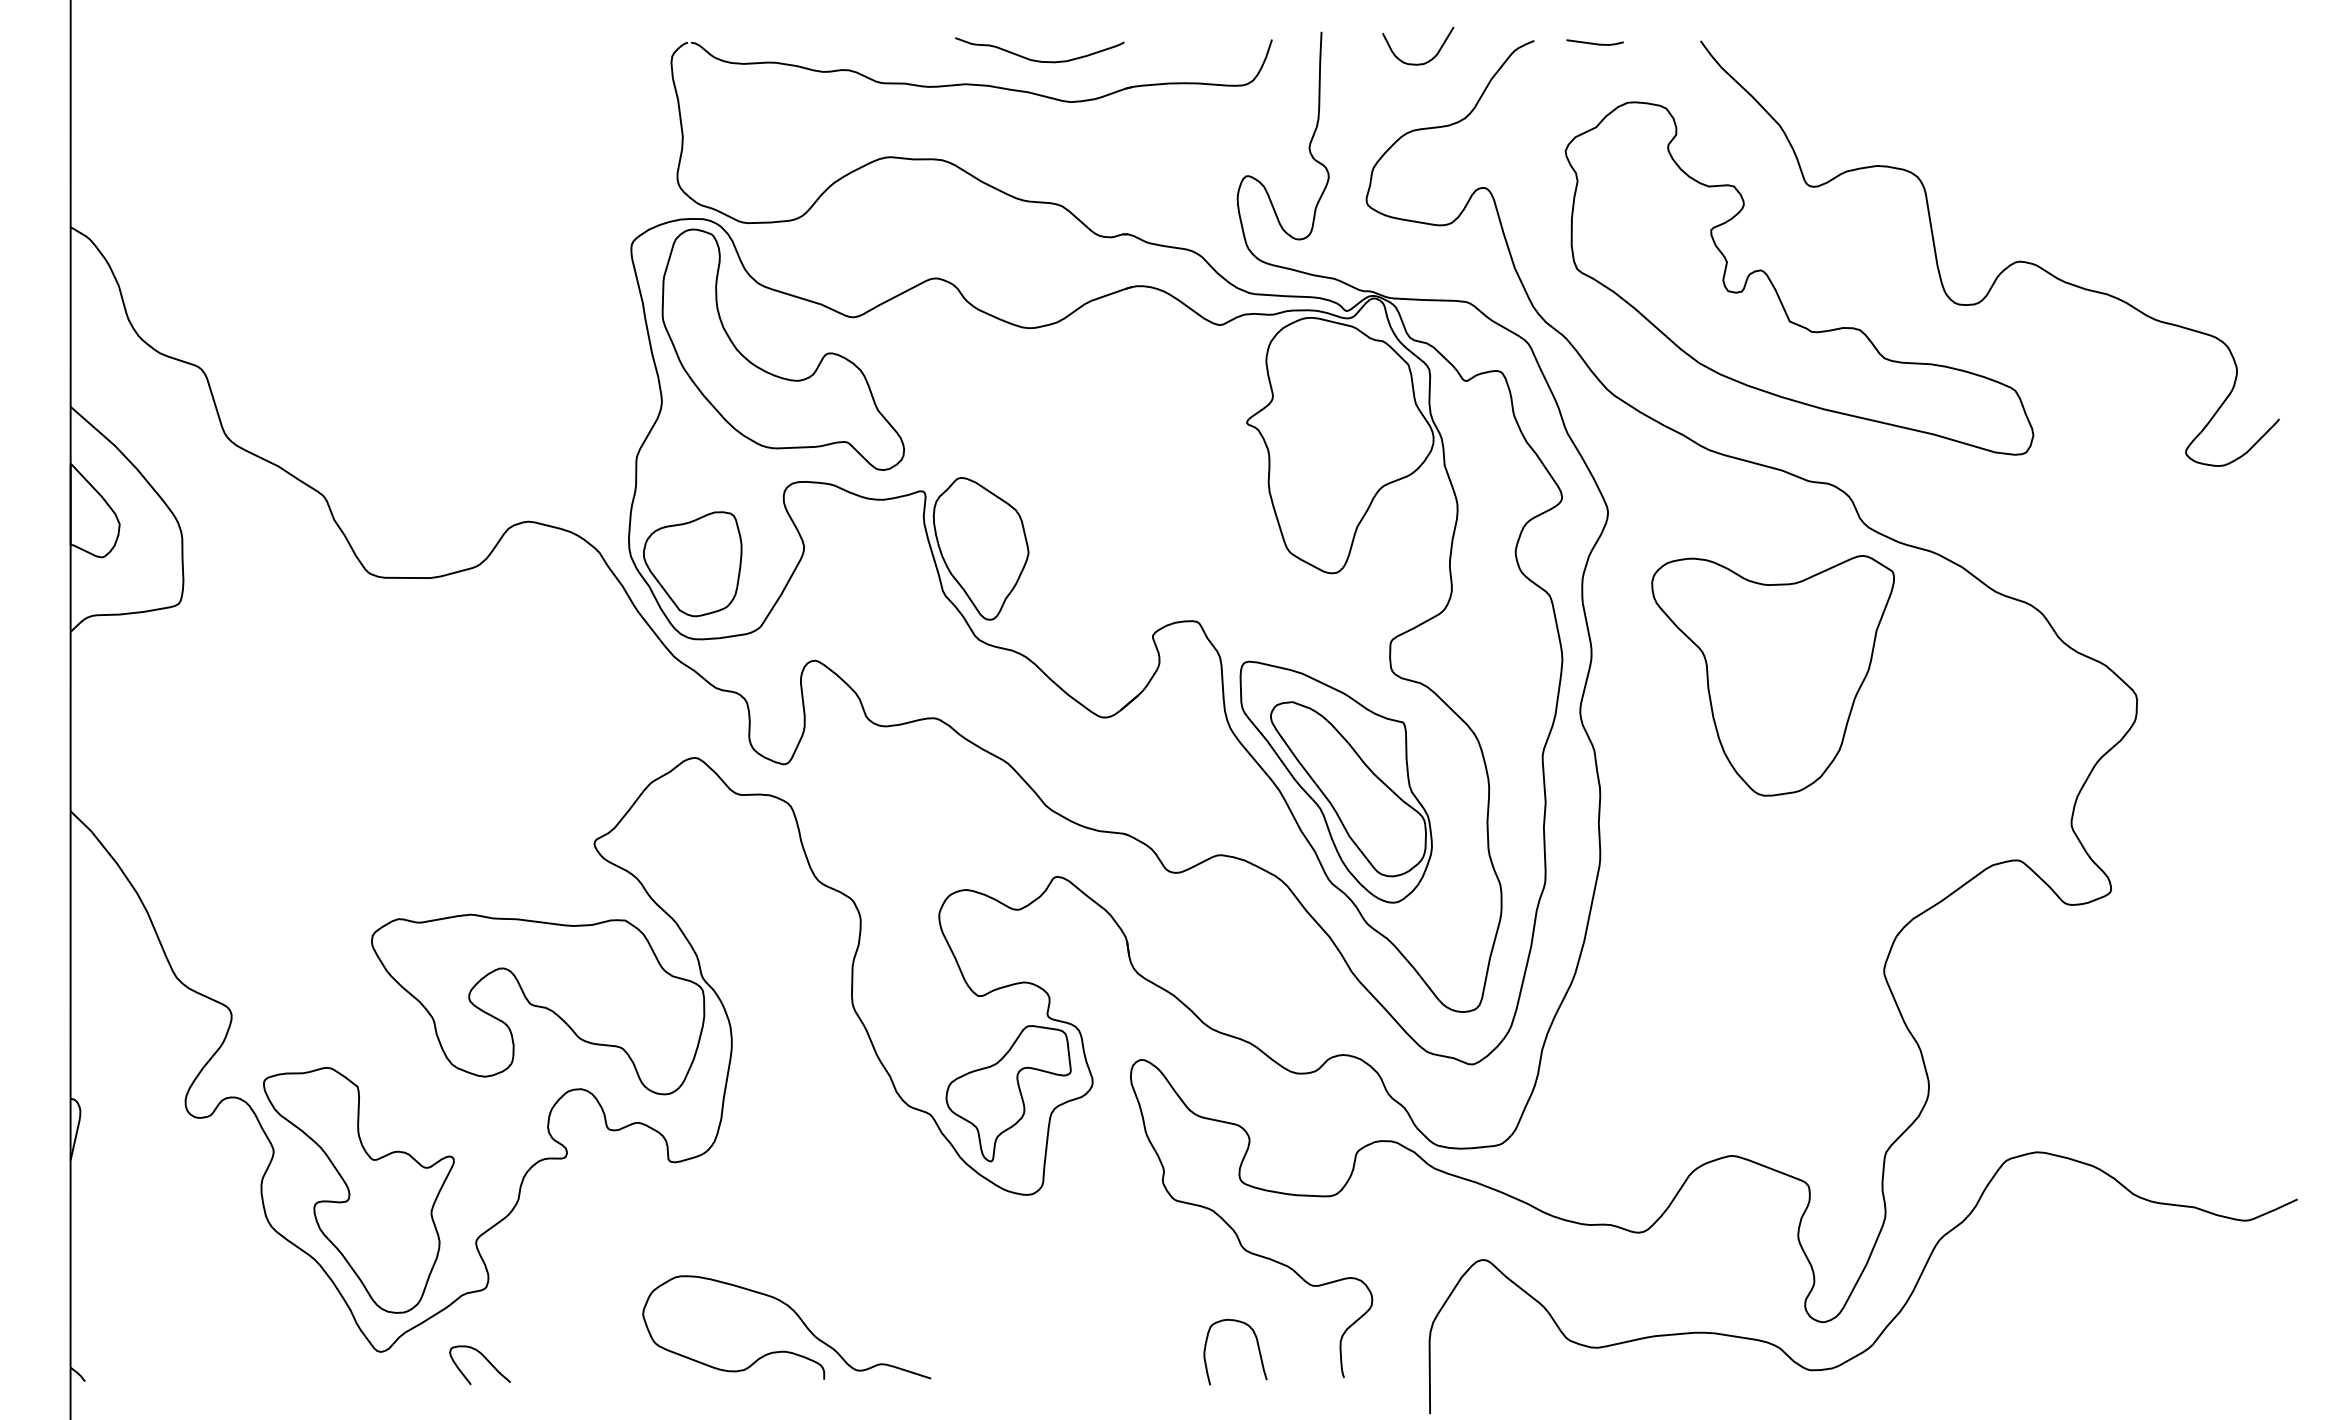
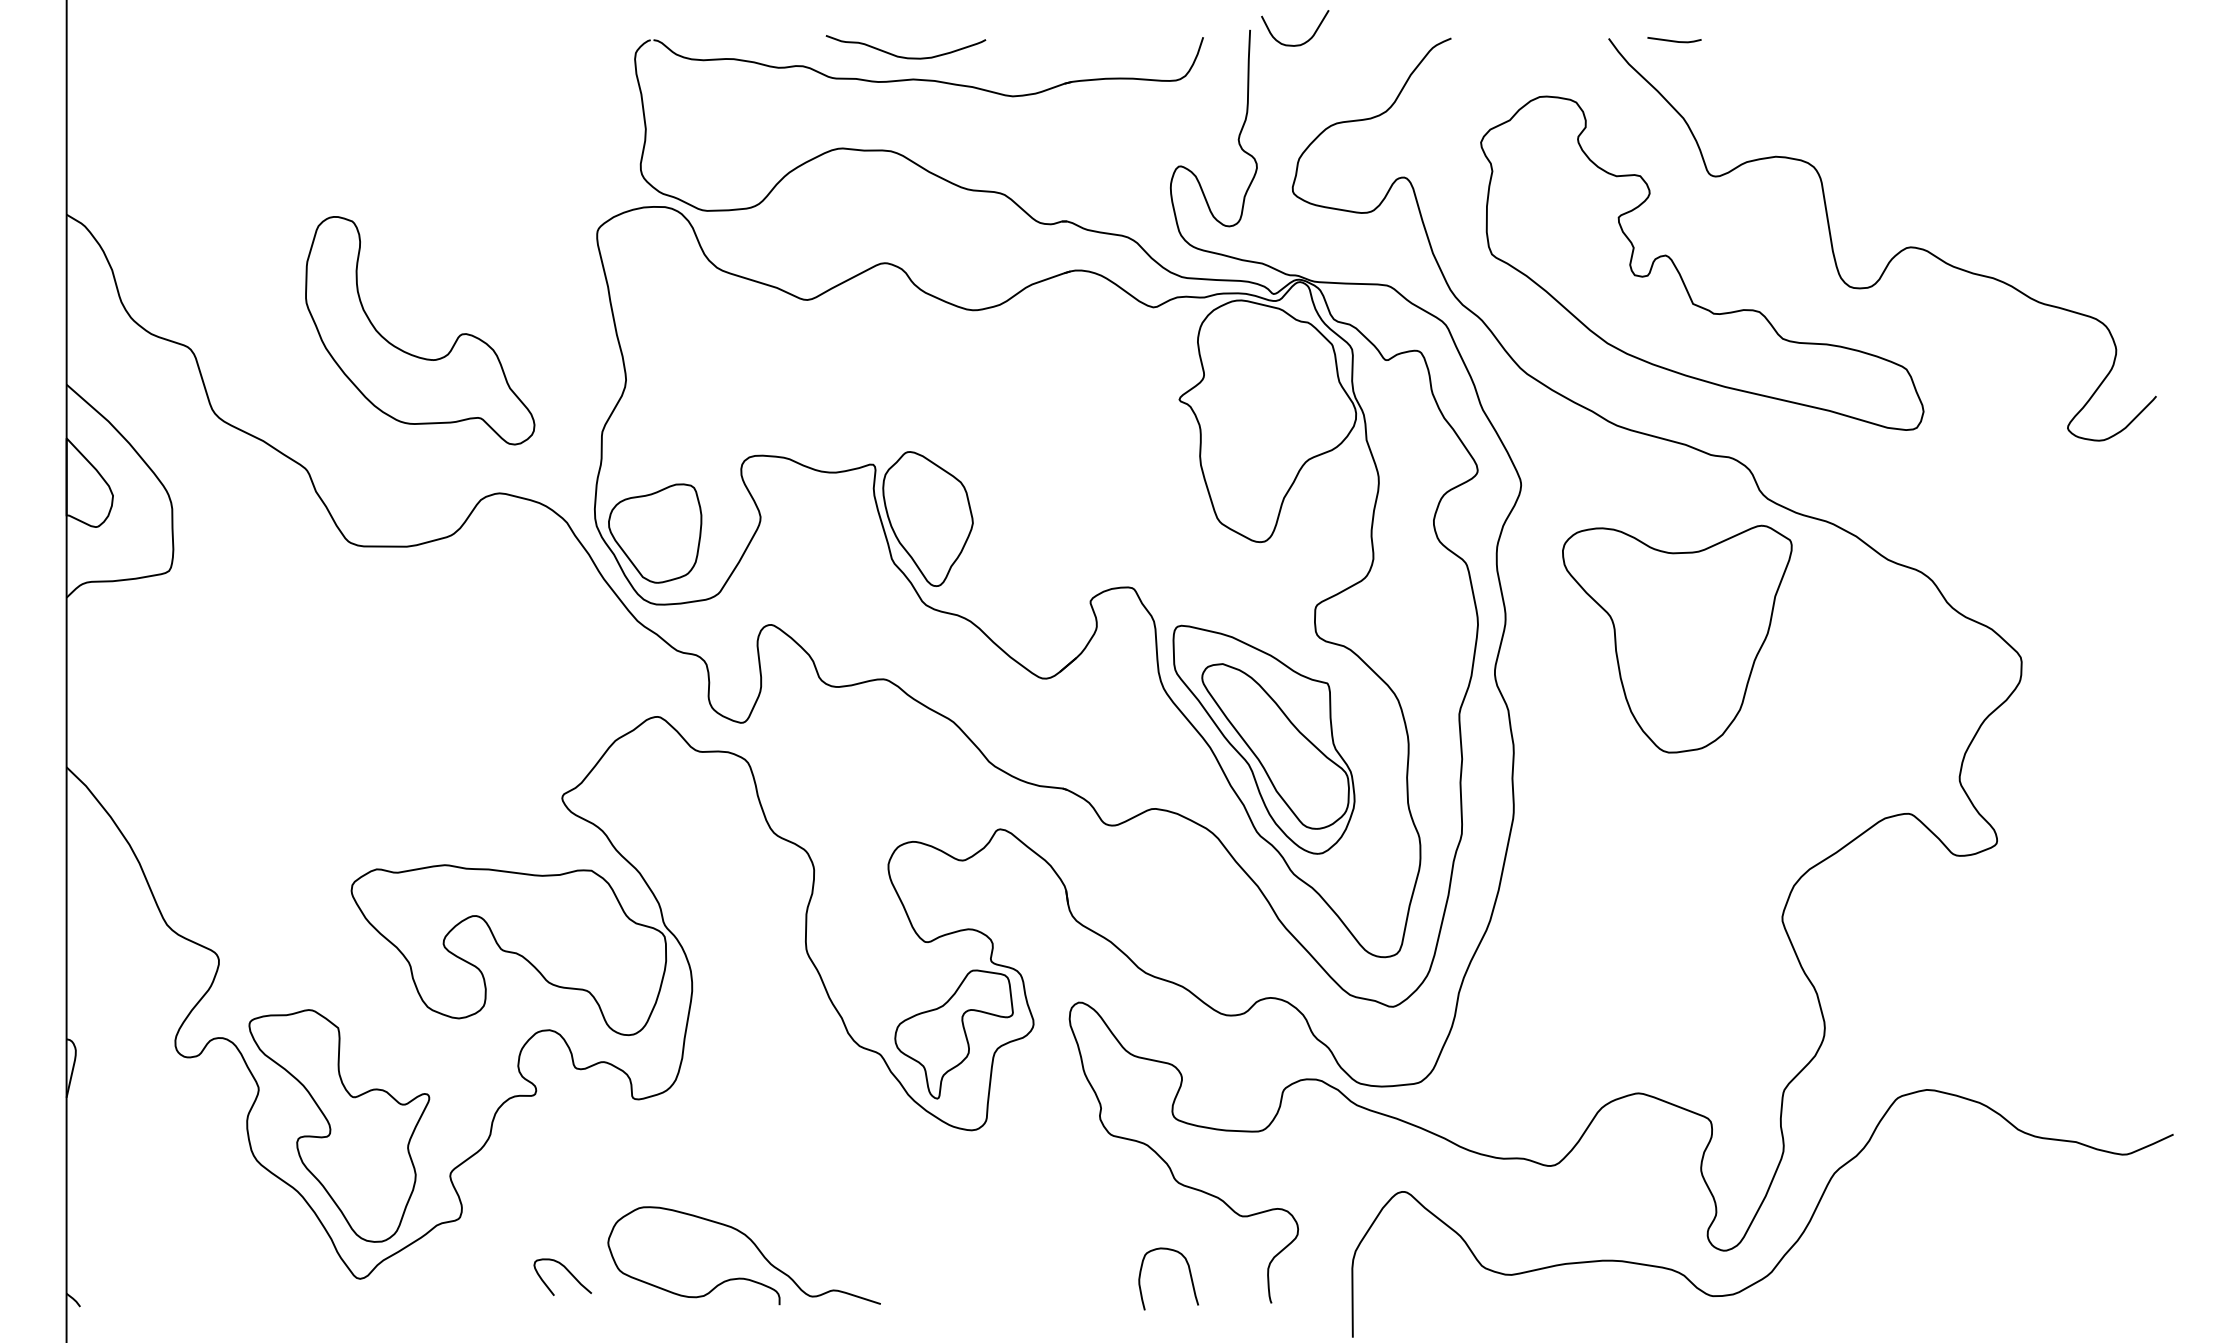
line: (1593, 42) -> (1672, 39), moved
curve: (1039, 60) -> (905, 57), moved
curve: (1426, 61) -> (1303, 42), moved
part: (772, 373) -> (409, 353), moved
curve: (485, 1359) -> (567, 1271), moved

